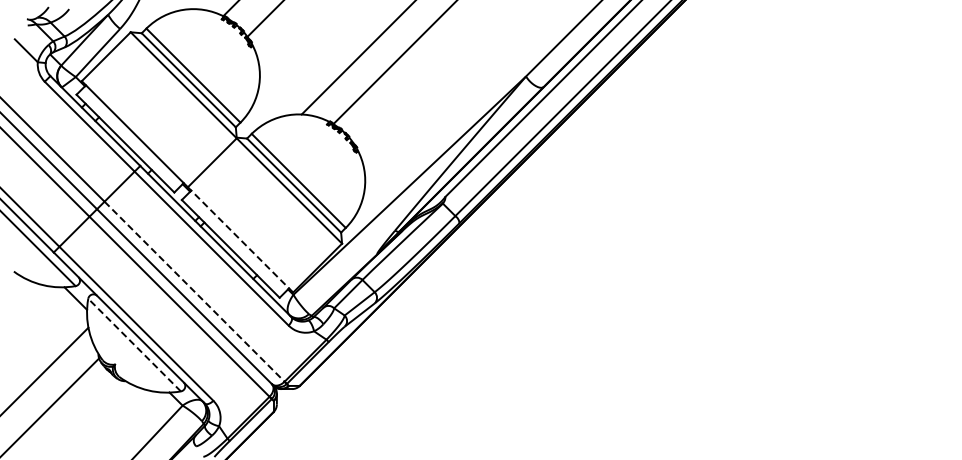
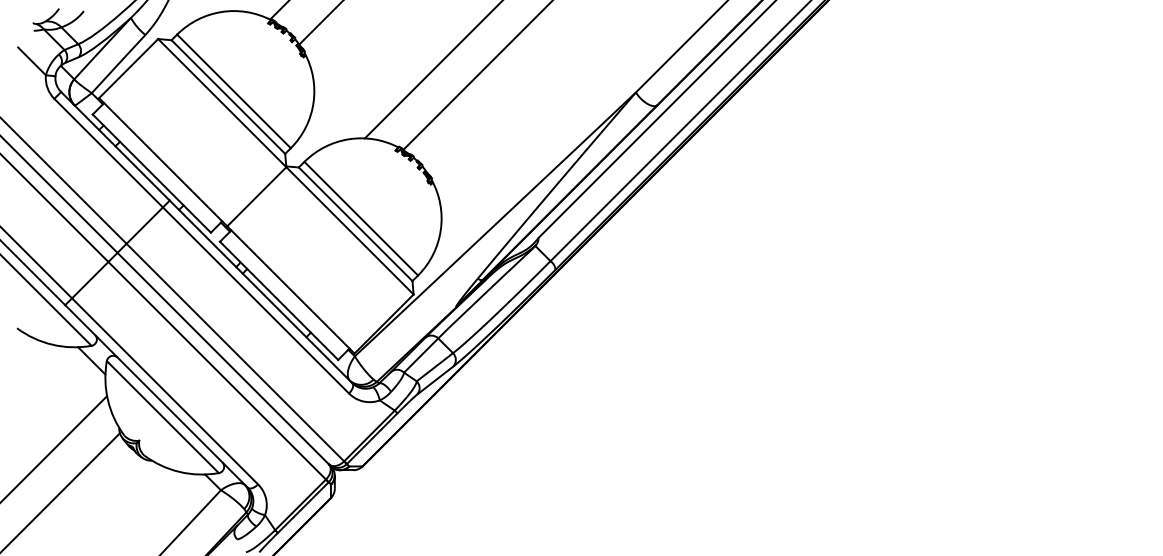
line: (240, 239) -> (290, 289), dashed -> solid
line: (194, 292) -> (235, 353), dashed -> solid
line: (134, 345) -> (162, 417), dashed -> solid

